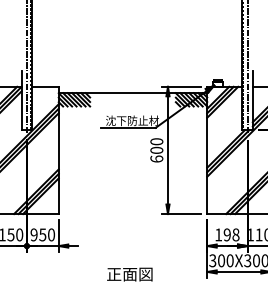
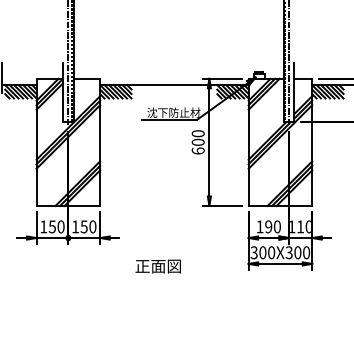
text: (34, 234) -> (75, 226), 950 -> 150
text: (235, 235) -> (276, 227), 198 -> 190
text: (129, 274) -> (157, 266), moved

